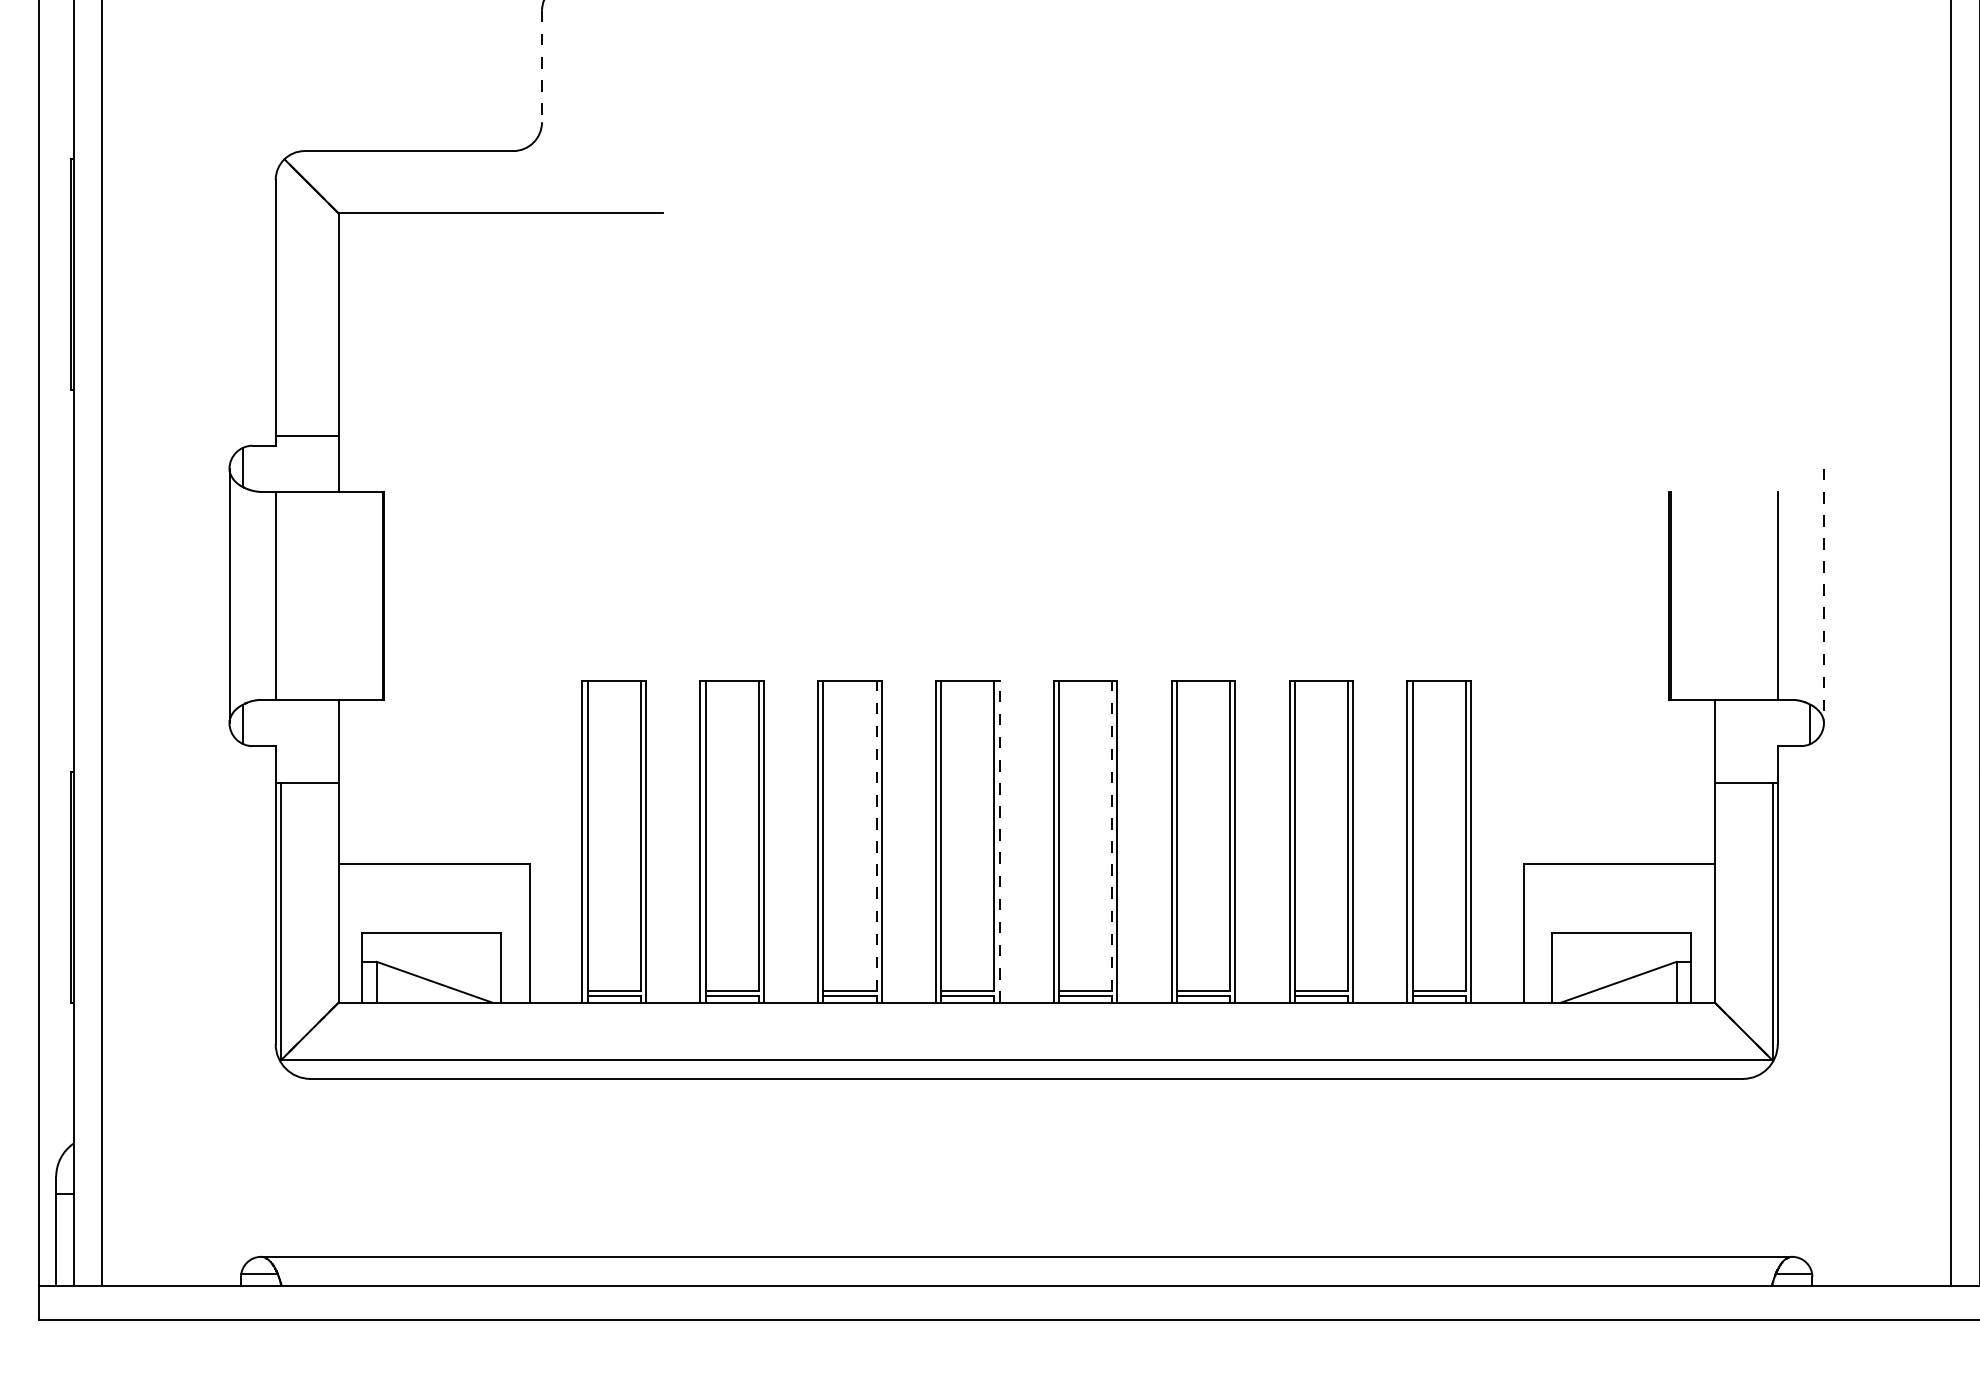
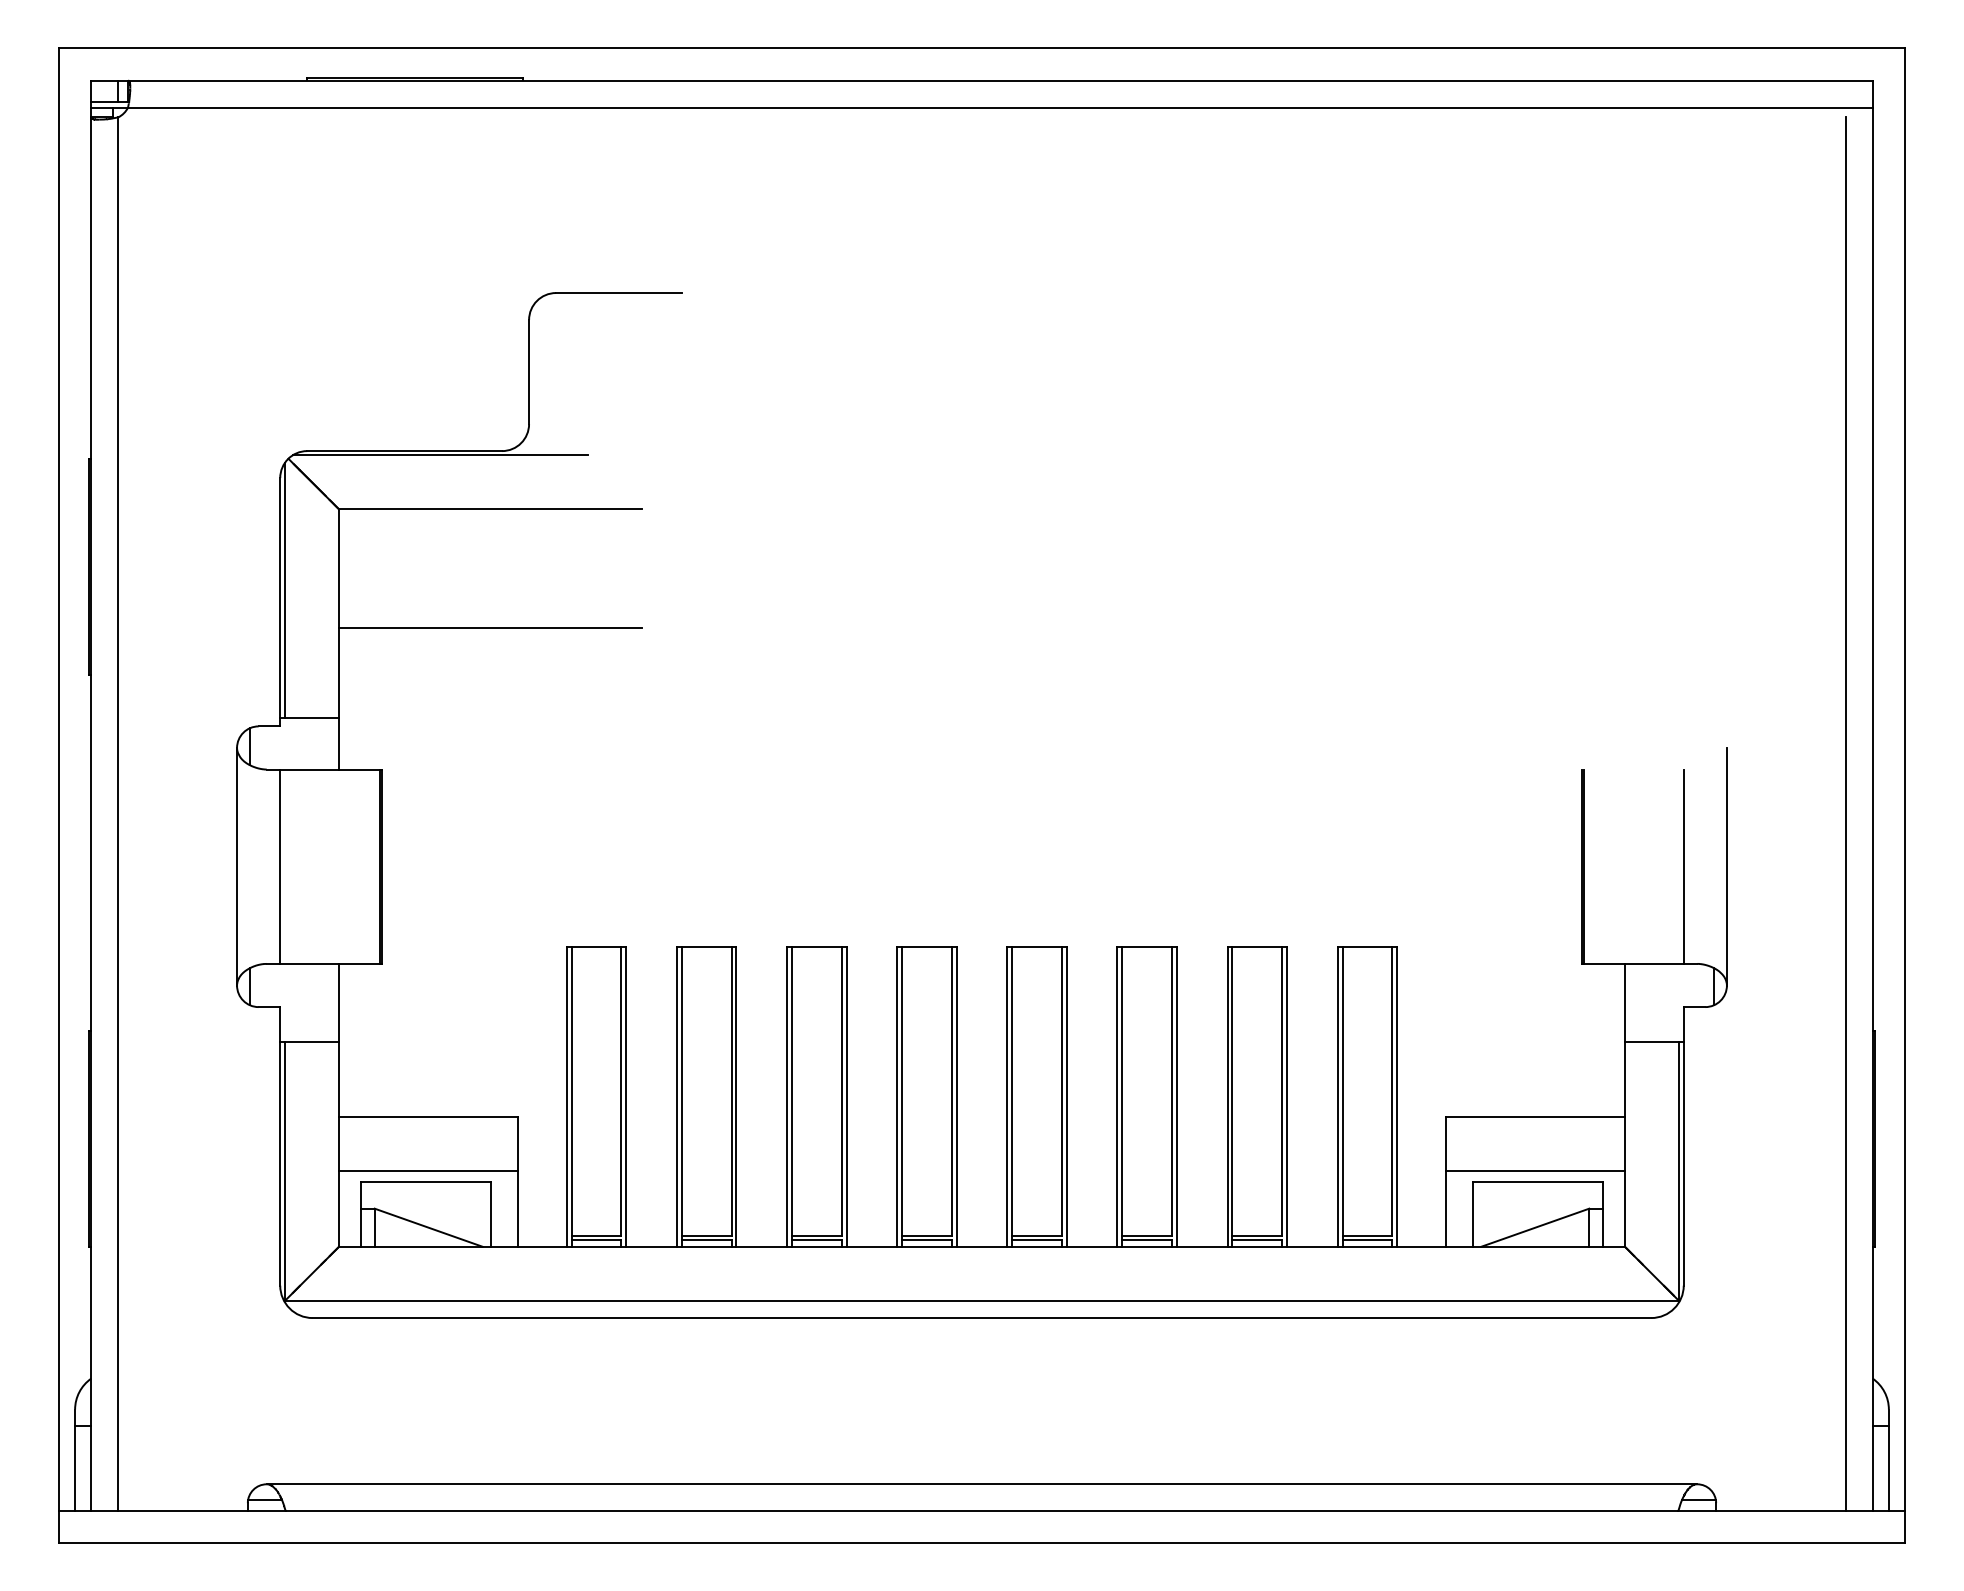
line: (542, 66) -> (529, 372), dashed -> solid
line: (446, 155) -> (439, 455), added
line: (281, 299) -> (285, 589), added
line: (500, 340) -> (490, 628), added
line: (1823, 595) -> (1726, 866), dashed -> solid
line: (876, 836) -> (841, 1091), dashed -> solid
line: (1111, 836) -> (1061, 1091), dashed -> solid
line: (999, 841) -> (956, 1096), dashed -> solid
line: (434, 922) -> (428, 1171), added
line: (1619, 922) -> (1535, 1171), added

